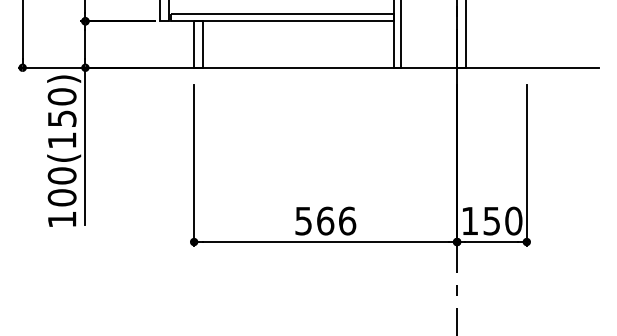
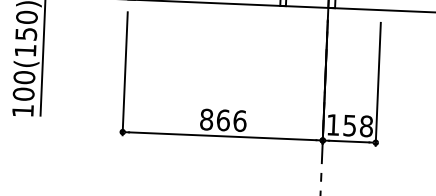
text: (303, 220) -> (206, 119), 566 -> 866
text: (513, 221) -> (366, 126), 150 -> 158

